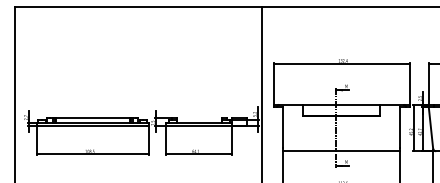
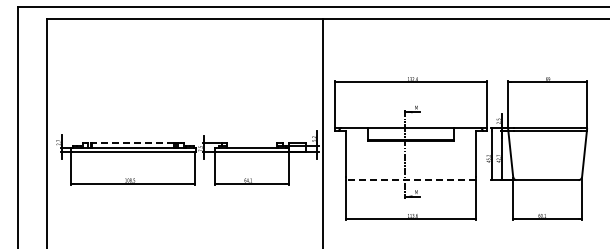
line: (92, 117) -> (132, 142), solid -> dashed
line: (341, 151) -> (410, 180), solid -> dashed

